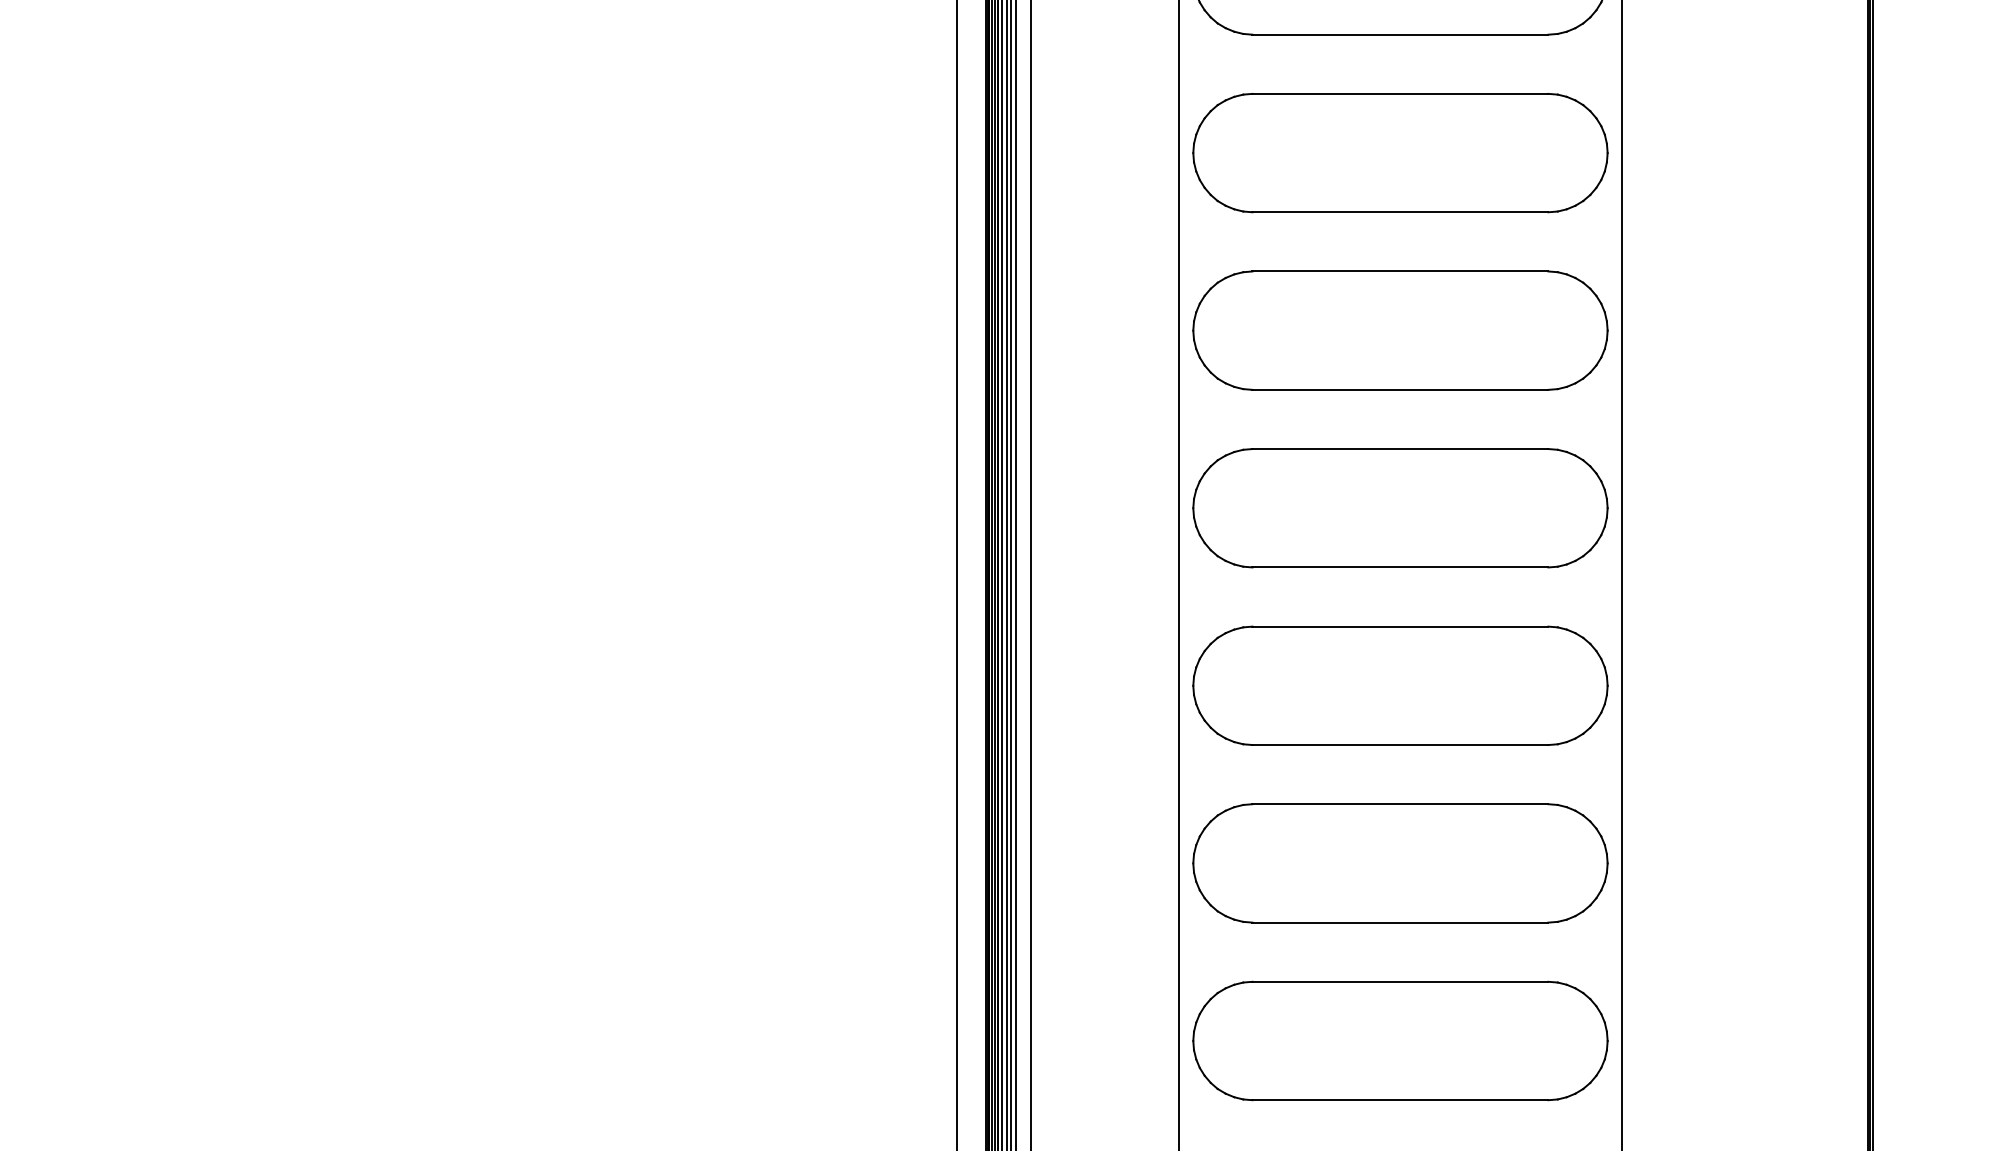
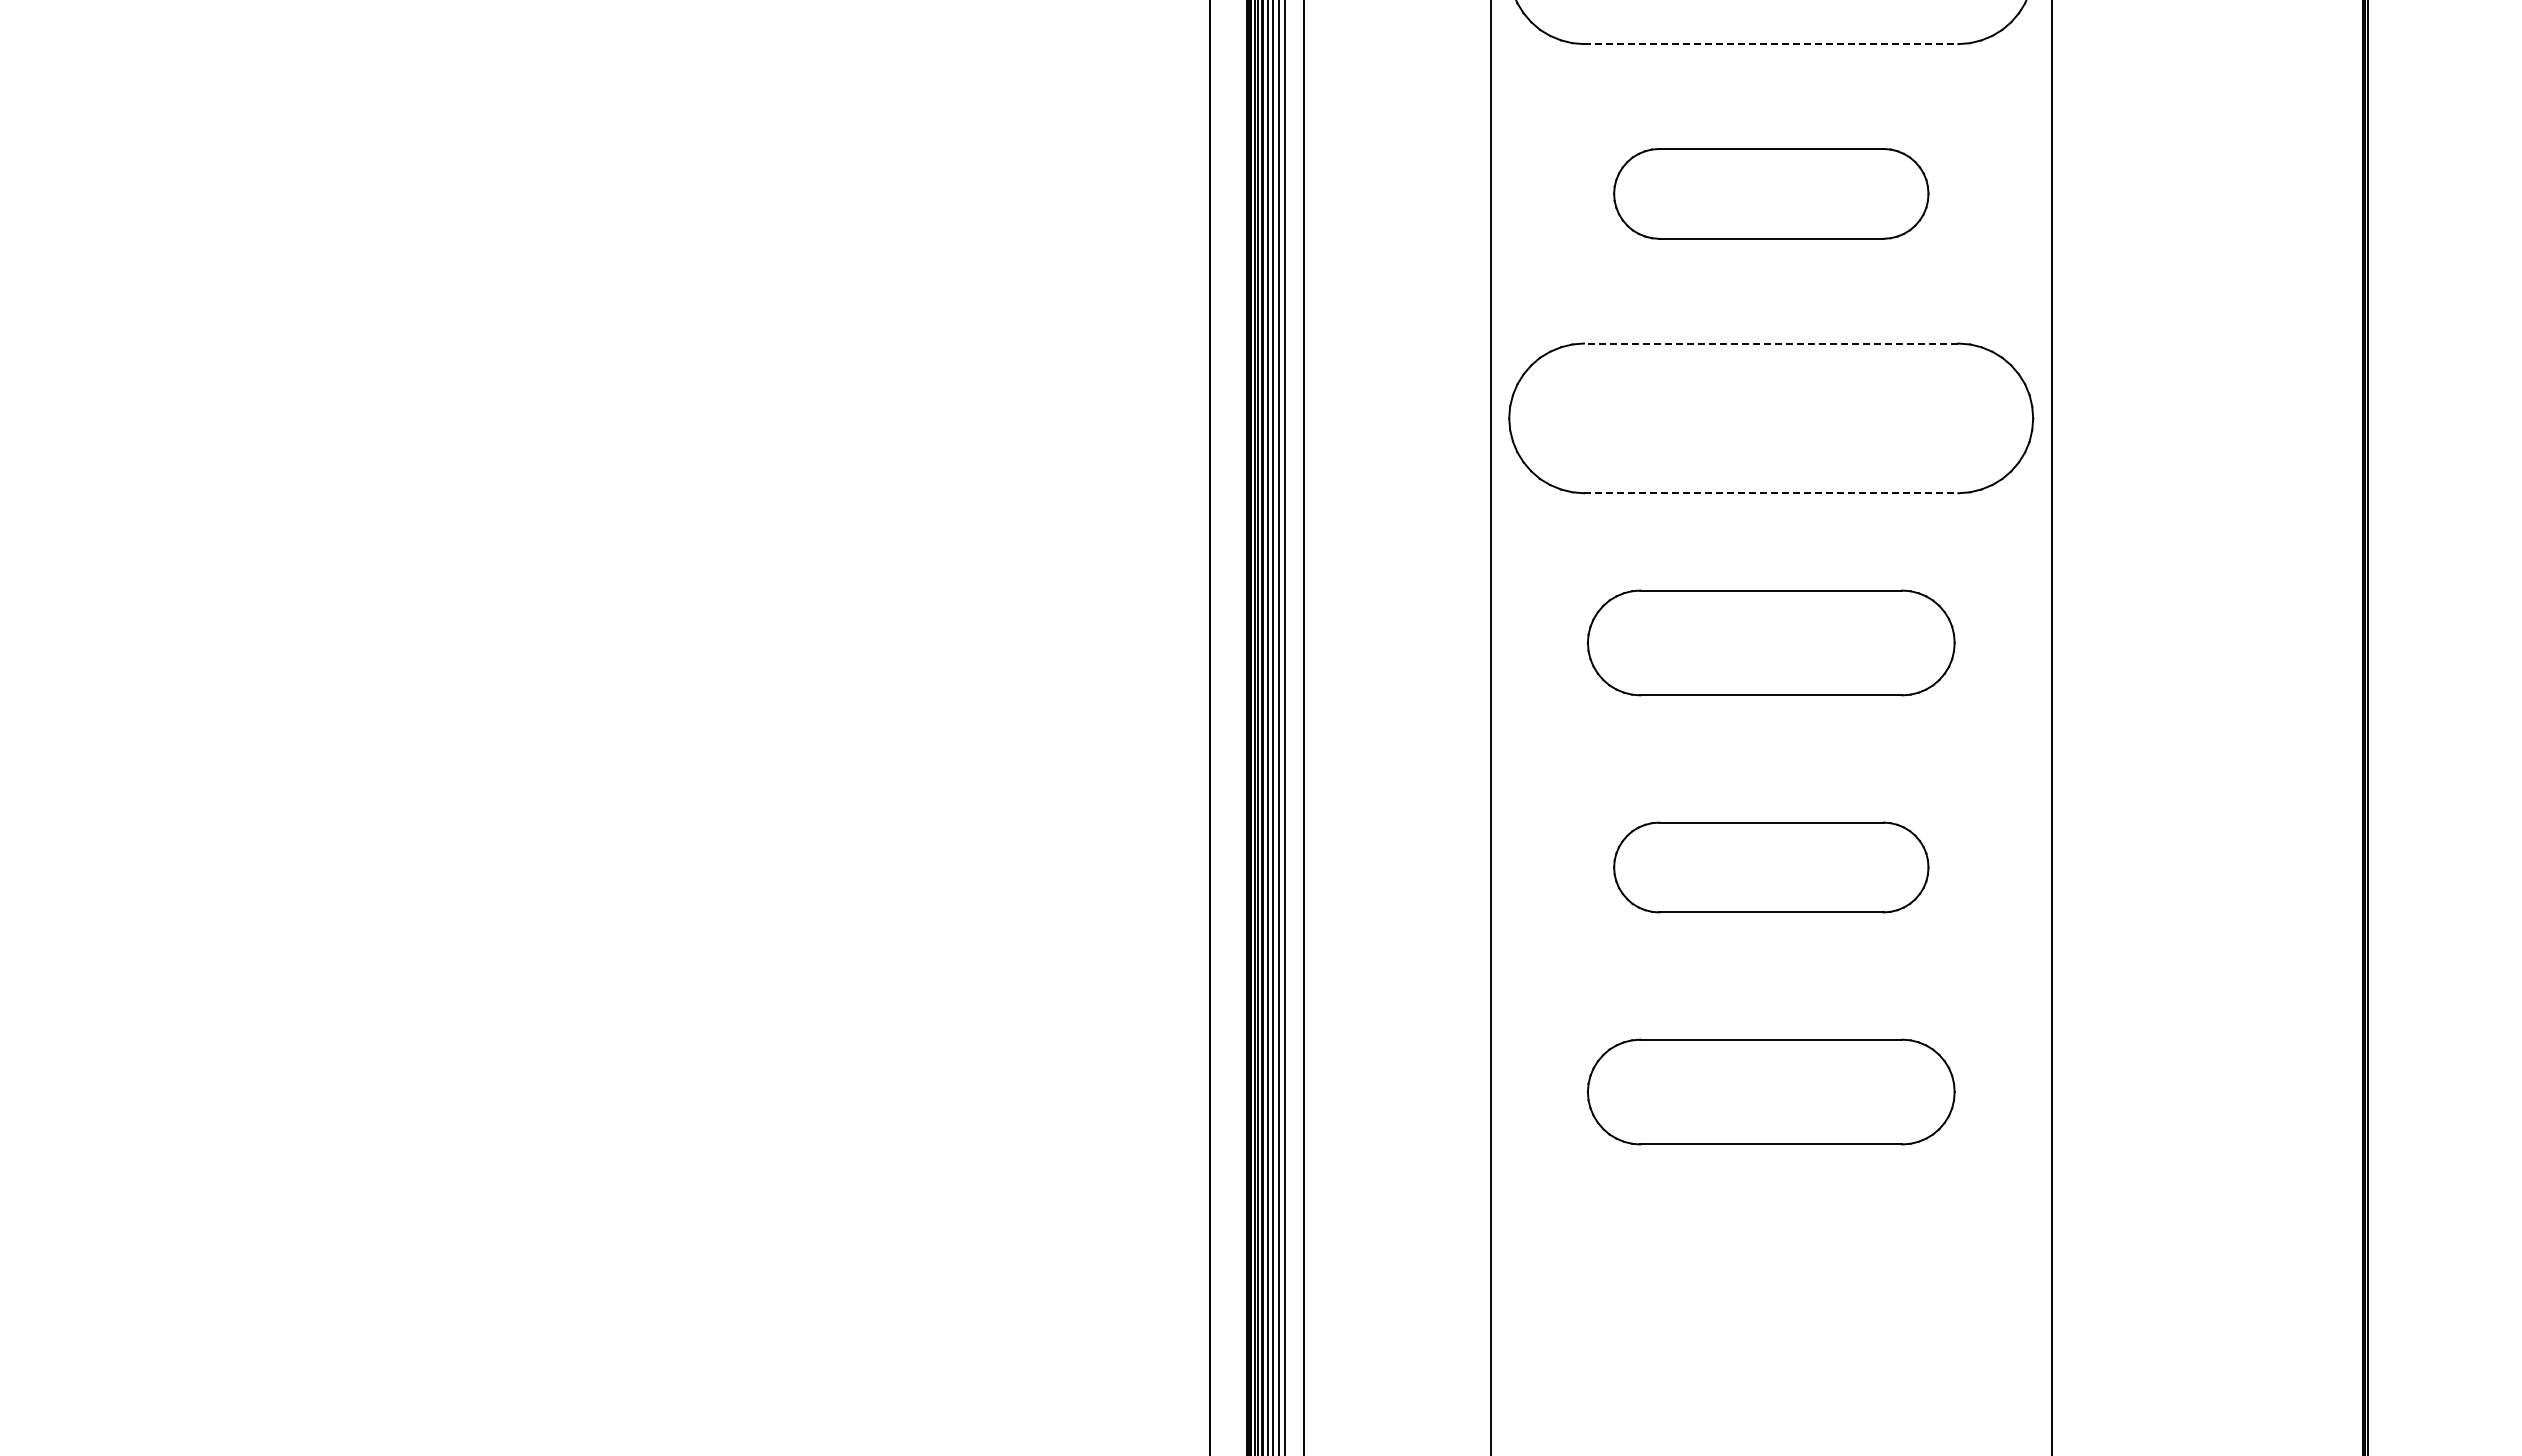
line: (1400, 34) -> (1771, 44), solid -> dashed
part: (1400, 152) -> (1771, 193), size x0.6
line: (1399, 271) -> (1770, 343), solid -> dashed
line: (1400, 390) -> (1771, 493), solid -> dashed
part: (1400, 507) -> (1771, 642), size x0.7
part: (1400, 685) -> (1771, 867), size x0.6
part: (1400, 862) -> (1771, 1091), size x0.7
part: (1400, 1040) -> (1771, 1316), removed

